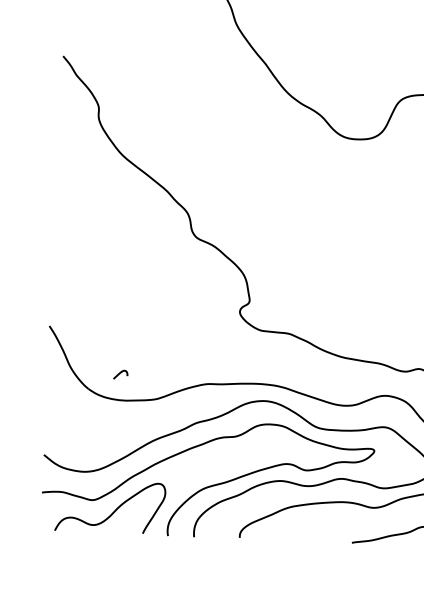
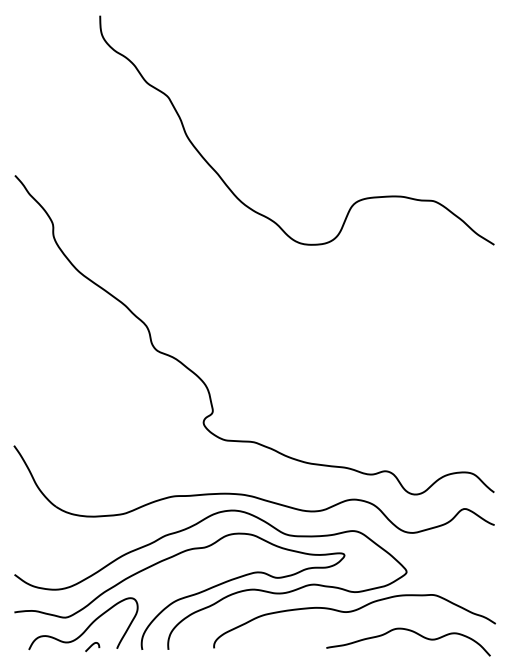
curve: (120, 374) -> (92, 646), moved

